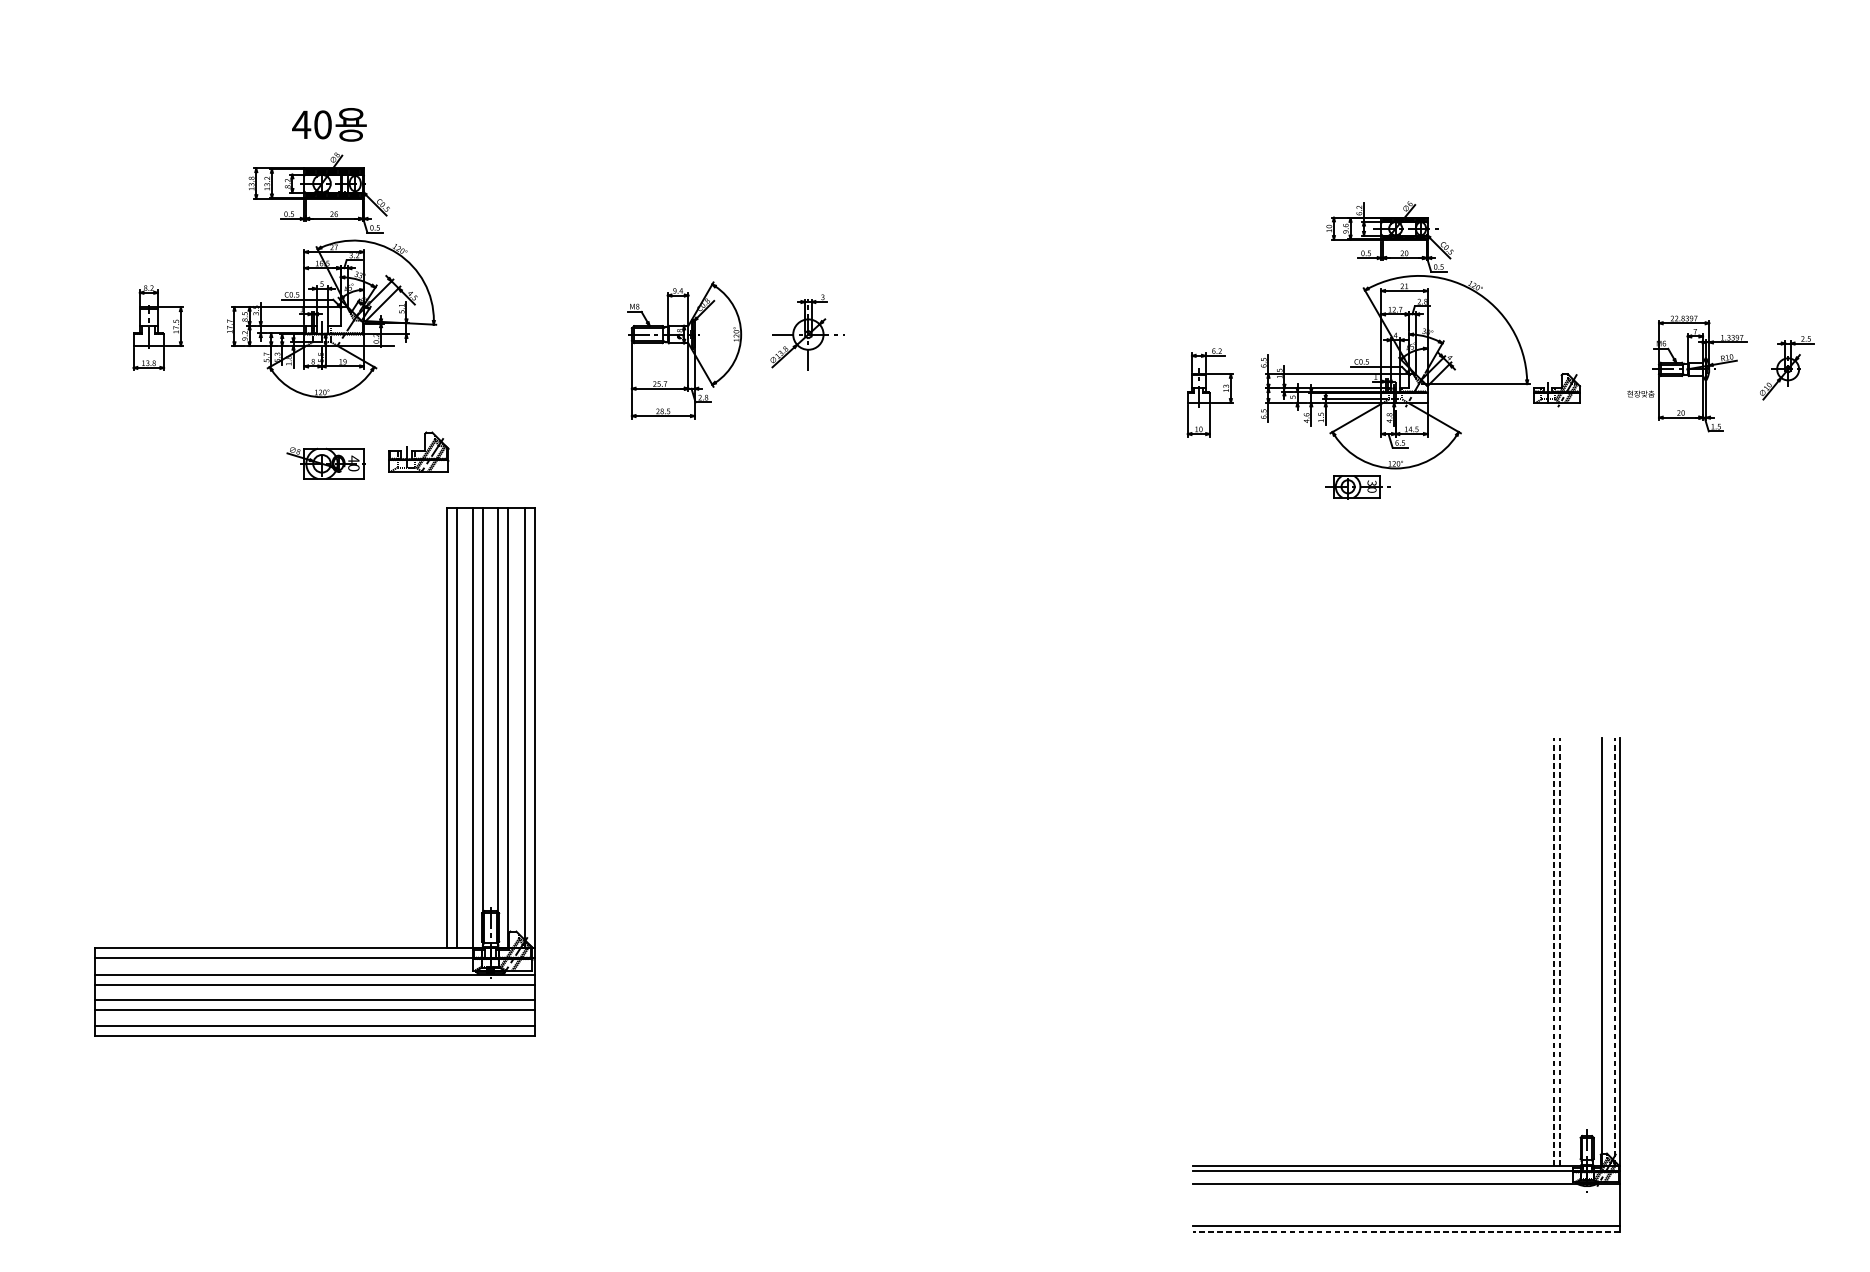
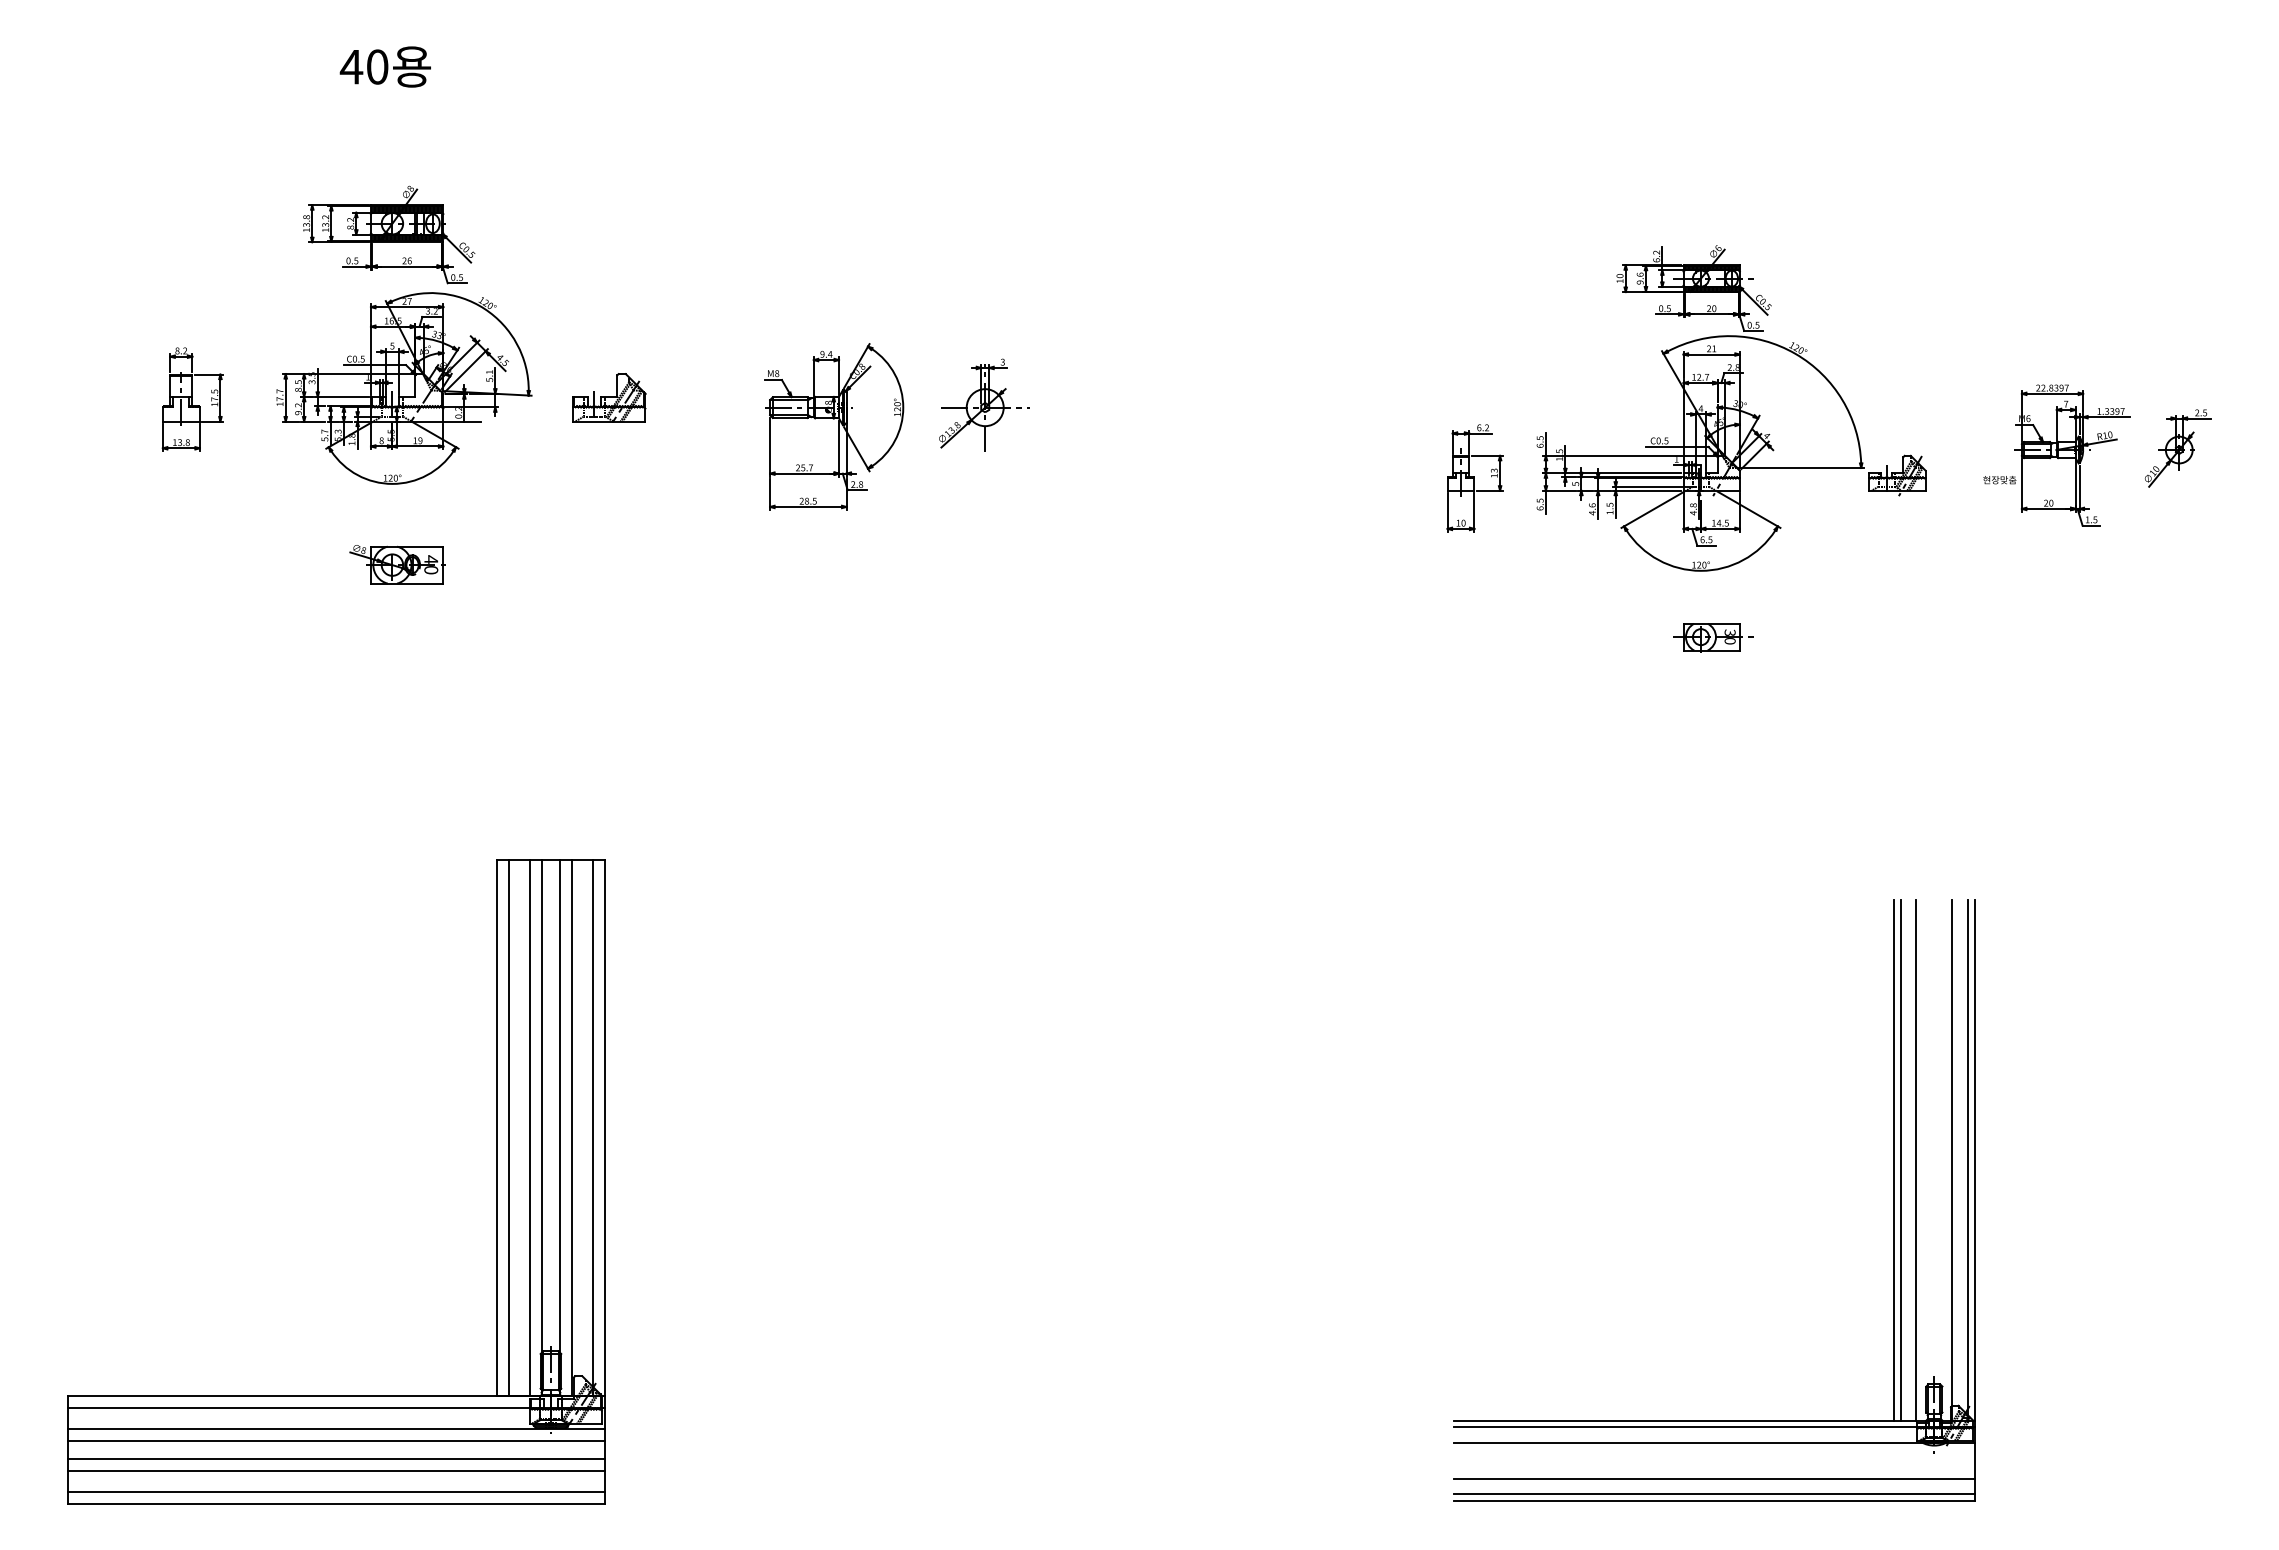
text: (328, 124) -> (384, 66), moved
part: (418, 451) -> (609, 397), moved
part: (1358, 487) -> (1713, 637), moved
part: (445, 771) -> (496, 1181), moved
line: (1554, 951) -> (1894, 1159), dashed -> solid
line: (1559, 951) -> (1900, 1159), dashed -> solid
line: (1572, 951) -> (1916, 1159), added
line: (1614, 951) -> (1967, 1159), dashed -> solid
line: (1405, 1213) -> (1713, 1478), added
line: (1405, 1232) -> (1713, 1501), dashed -> solid

